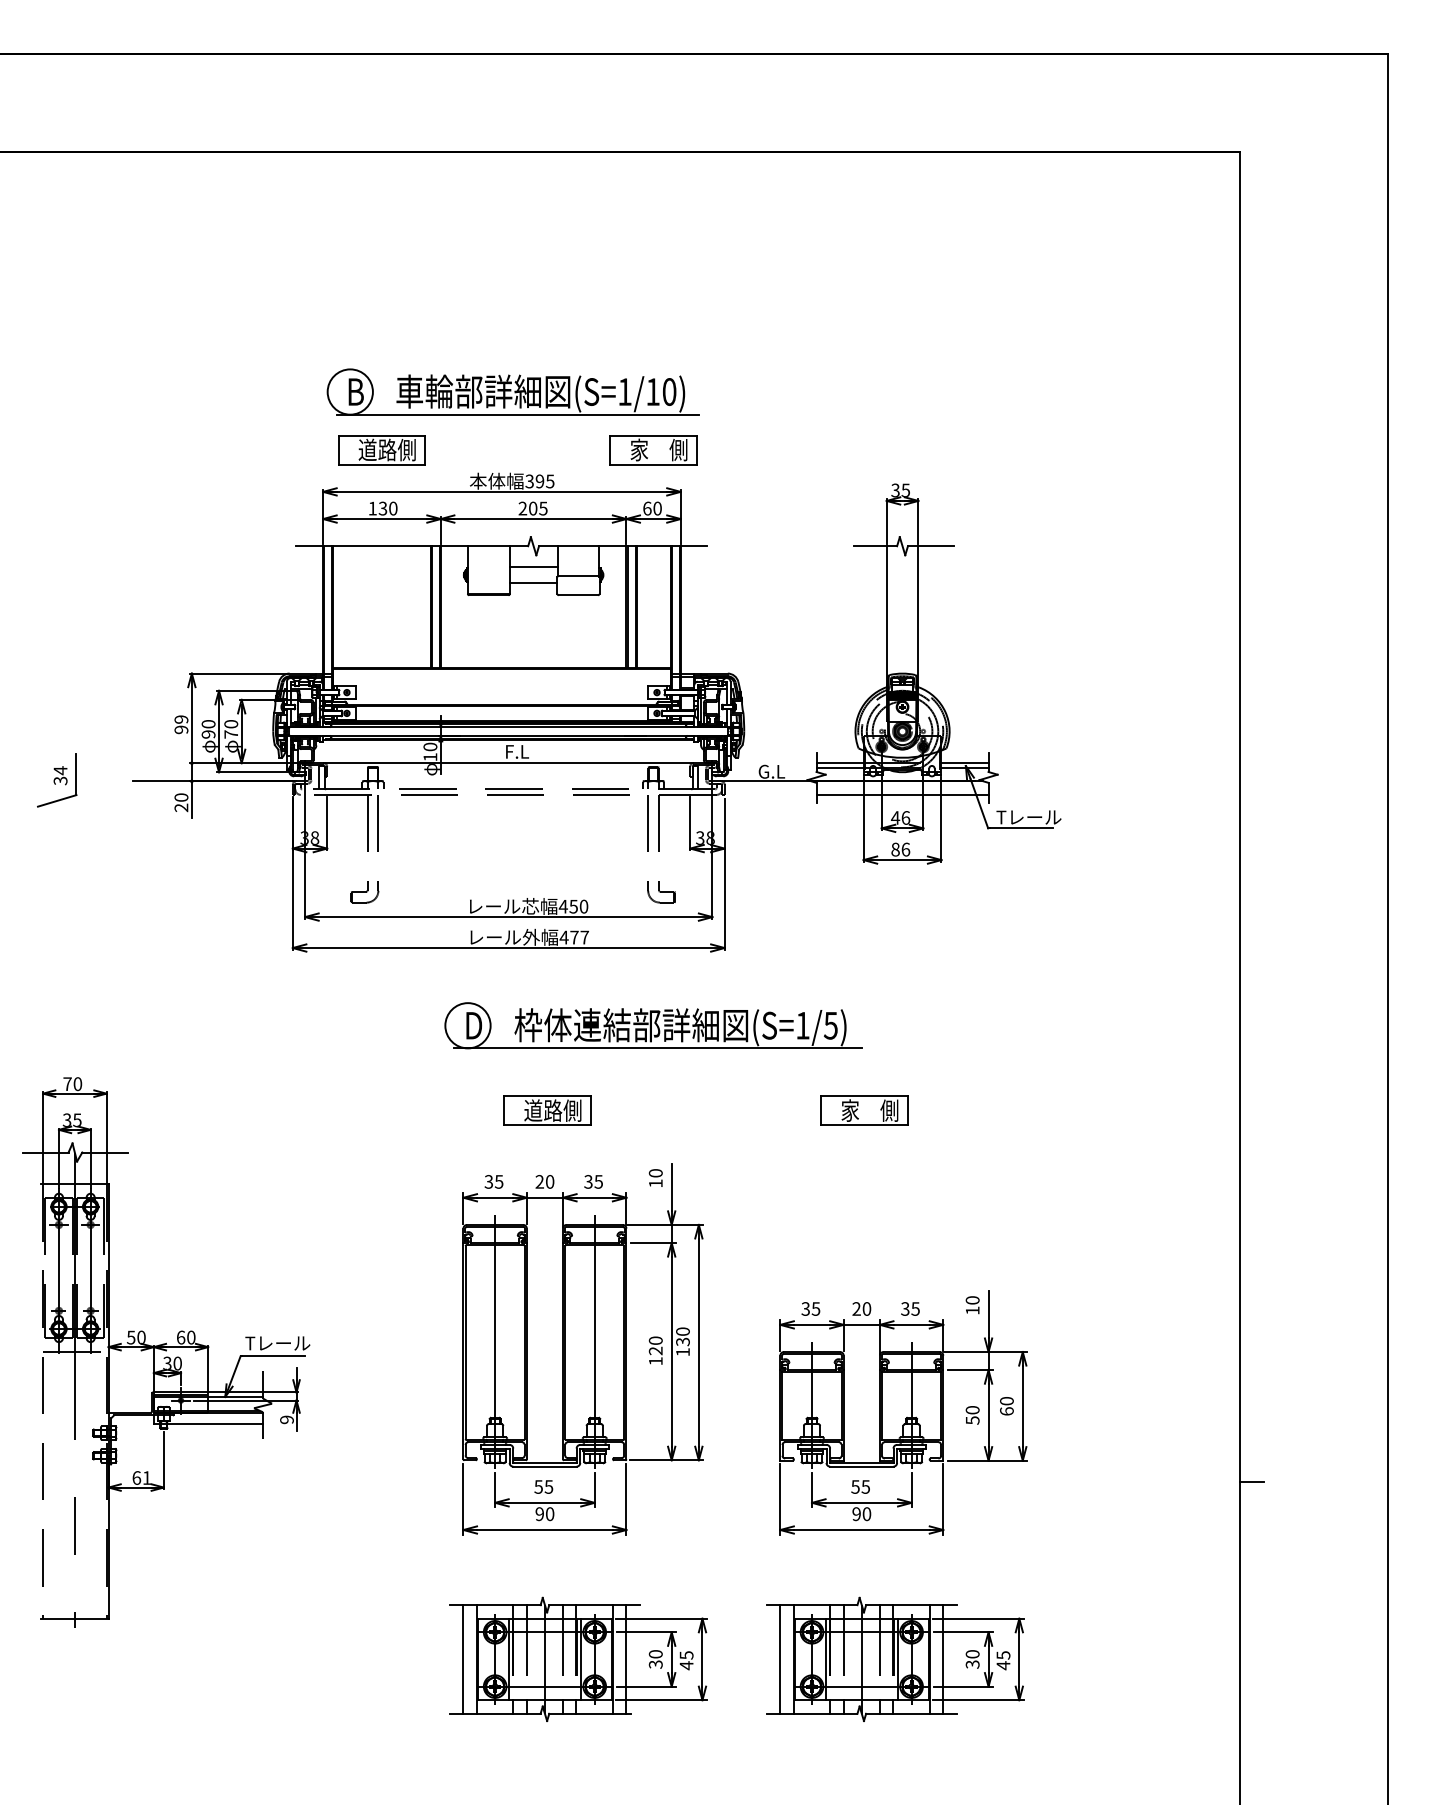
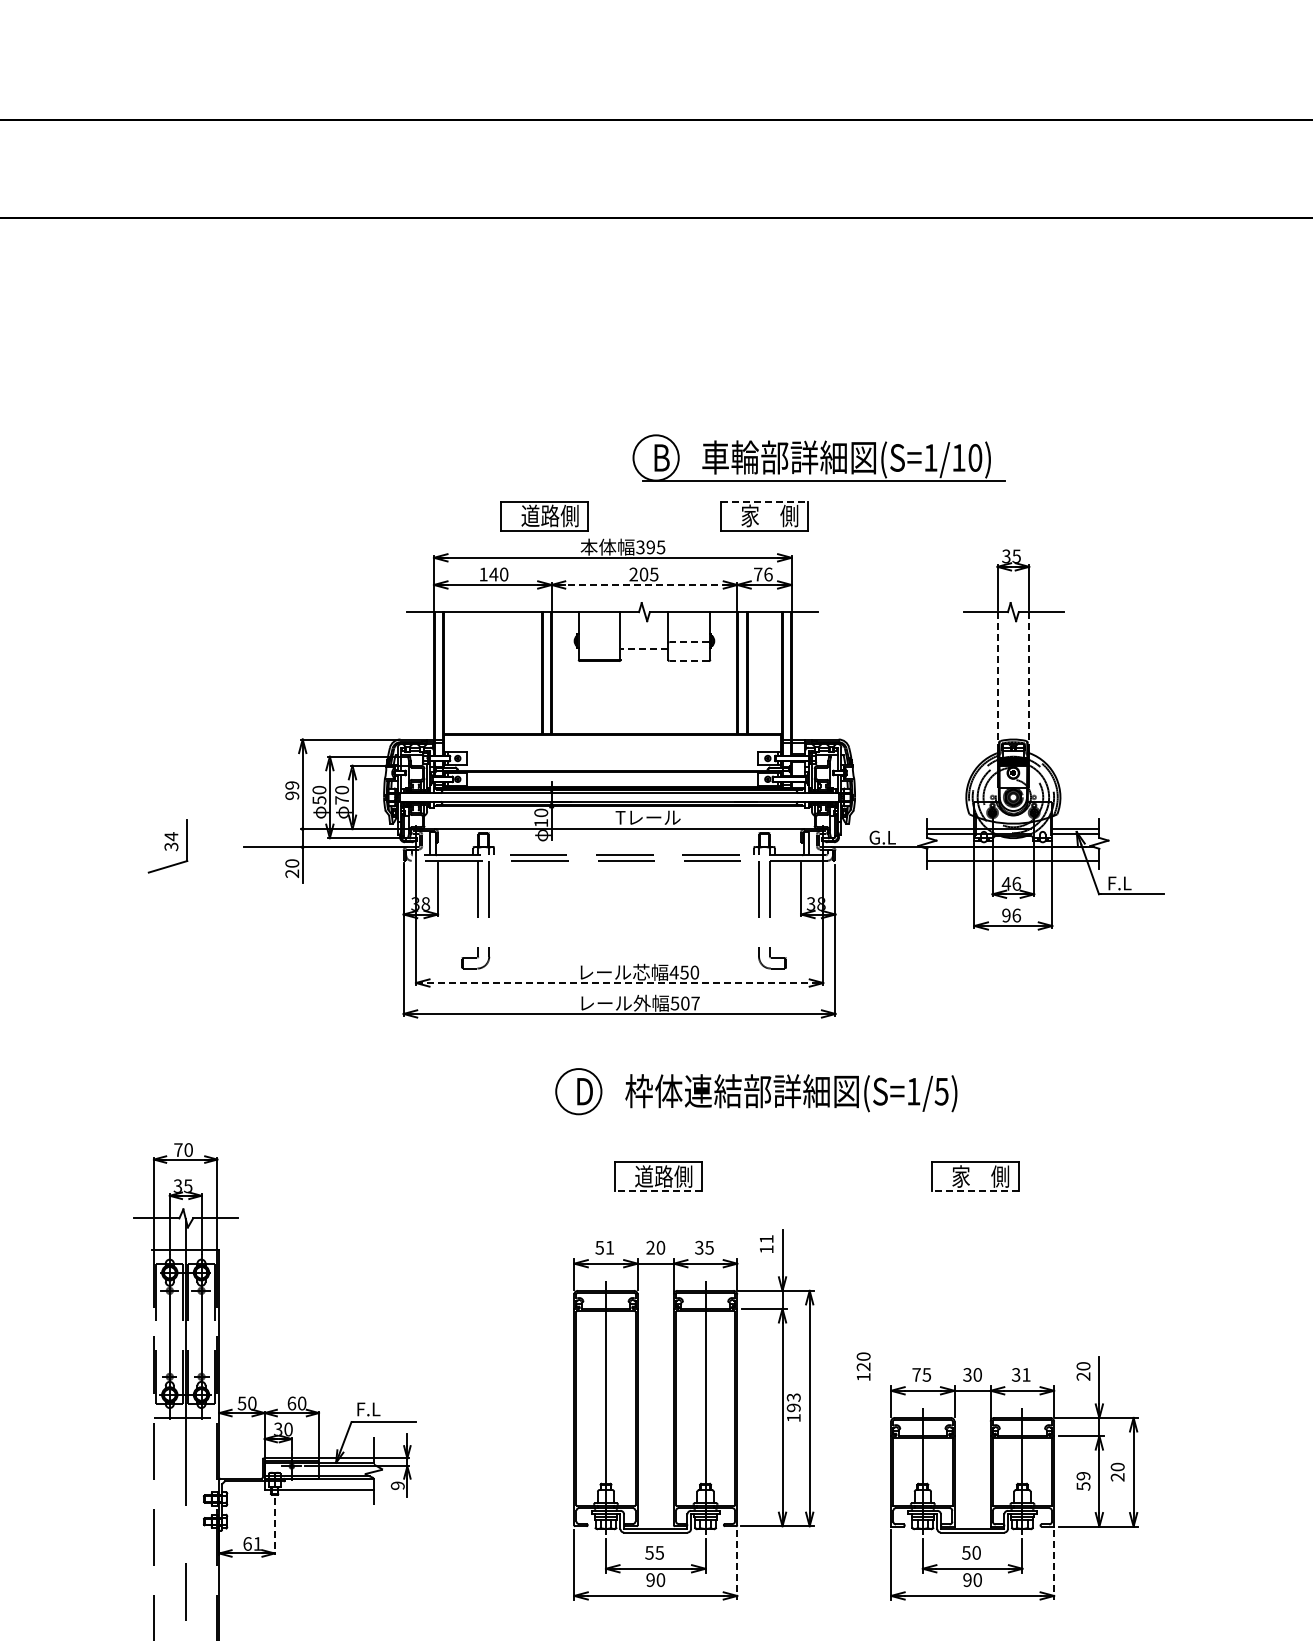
part: (512, 391) -> (818, 457), moved
line: (654, 435) -> (765, 501), solid -> dashed
part: (381, 450) -> (544, 516), moved
text: (382, 508) -> (493, 574), 130 -> 140
text: (652, 508) -> (763, 574), 60 -> 76
line: (534, 519) -> (645, 585), solid -> dashed
line: (533, 567) -> (644, 633), removed
line: (578, 575) -> (689, 641), solid -> dashed
line: (533, 583) -> (644, 649), solid -> dashed
line: (578, 595) -> (689, 661), solid -> dashed
line: (886, 615) -> (997, 681), solid -> dashed
line: (918, 615) -> (1029, 681), solid -> dashed
text: (208, 734) -> (319, 800), 90 -> 50
text: (536, 751) -> (647, 817), F.L -> Tレール
text: (1028, 817) -> (1139, 883), Tレール -> F.L
text: (895, 849) -> (1006, 915), 86 -> 96
line: (508, 917) -> (619, 983), solid -> dashed
text: (568, 937) -> (679, 1003), 477 -> 507
line: (657, 1048) -> (768, 1114), removed
line: (547, 1125) -> (658, 1191), solid -> dashed
line: (864, 1125) -> (975, 1191), solid -> dashed
text: (655, 1173) -> (766, 1239), 10 -> 11
text: (494, 1181) -> (605, 1247), 35 -> 51
text: (805, 1308) -> (916, 1374), 35 -> 75
text: (856, 1308) -> (967, 1374), 20 -> 30
text: (915, 1308) -> (1026, 1374), 35 -> 31
text: (972, 1310) -> (1083, 1376), 10 -> 20
text: (682, 1336) -> (793, 1402), 130 -> 193
text: (277, 1343) -> (388, 1409), Tレール -> F.L
text: (655, 1350) -> (863, 1366), moved
text: (972, 1410) -> (1083, 1476), 50 -> 59
text: (1006, 1411) -> (1117, 1477), 60 -> 20
line: (163, 1460) -> (274, 1526), solid -> dashed
text: (865, 1486) -> (976, 1552), 55 -> 50
line: (626, 1499) -> (737, 1565), solid -> dashed
line: (943, 1499) -> (1054, 1565), solid -> dashed

